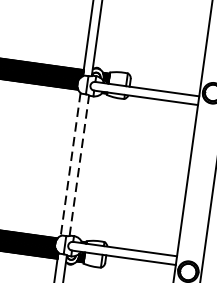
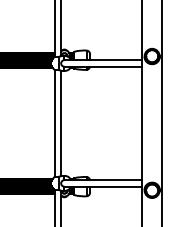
line: (70, 164) -> (54, 123), dashed -> solid
line: (79, 165) -> (61, 123), dashed -> solid

